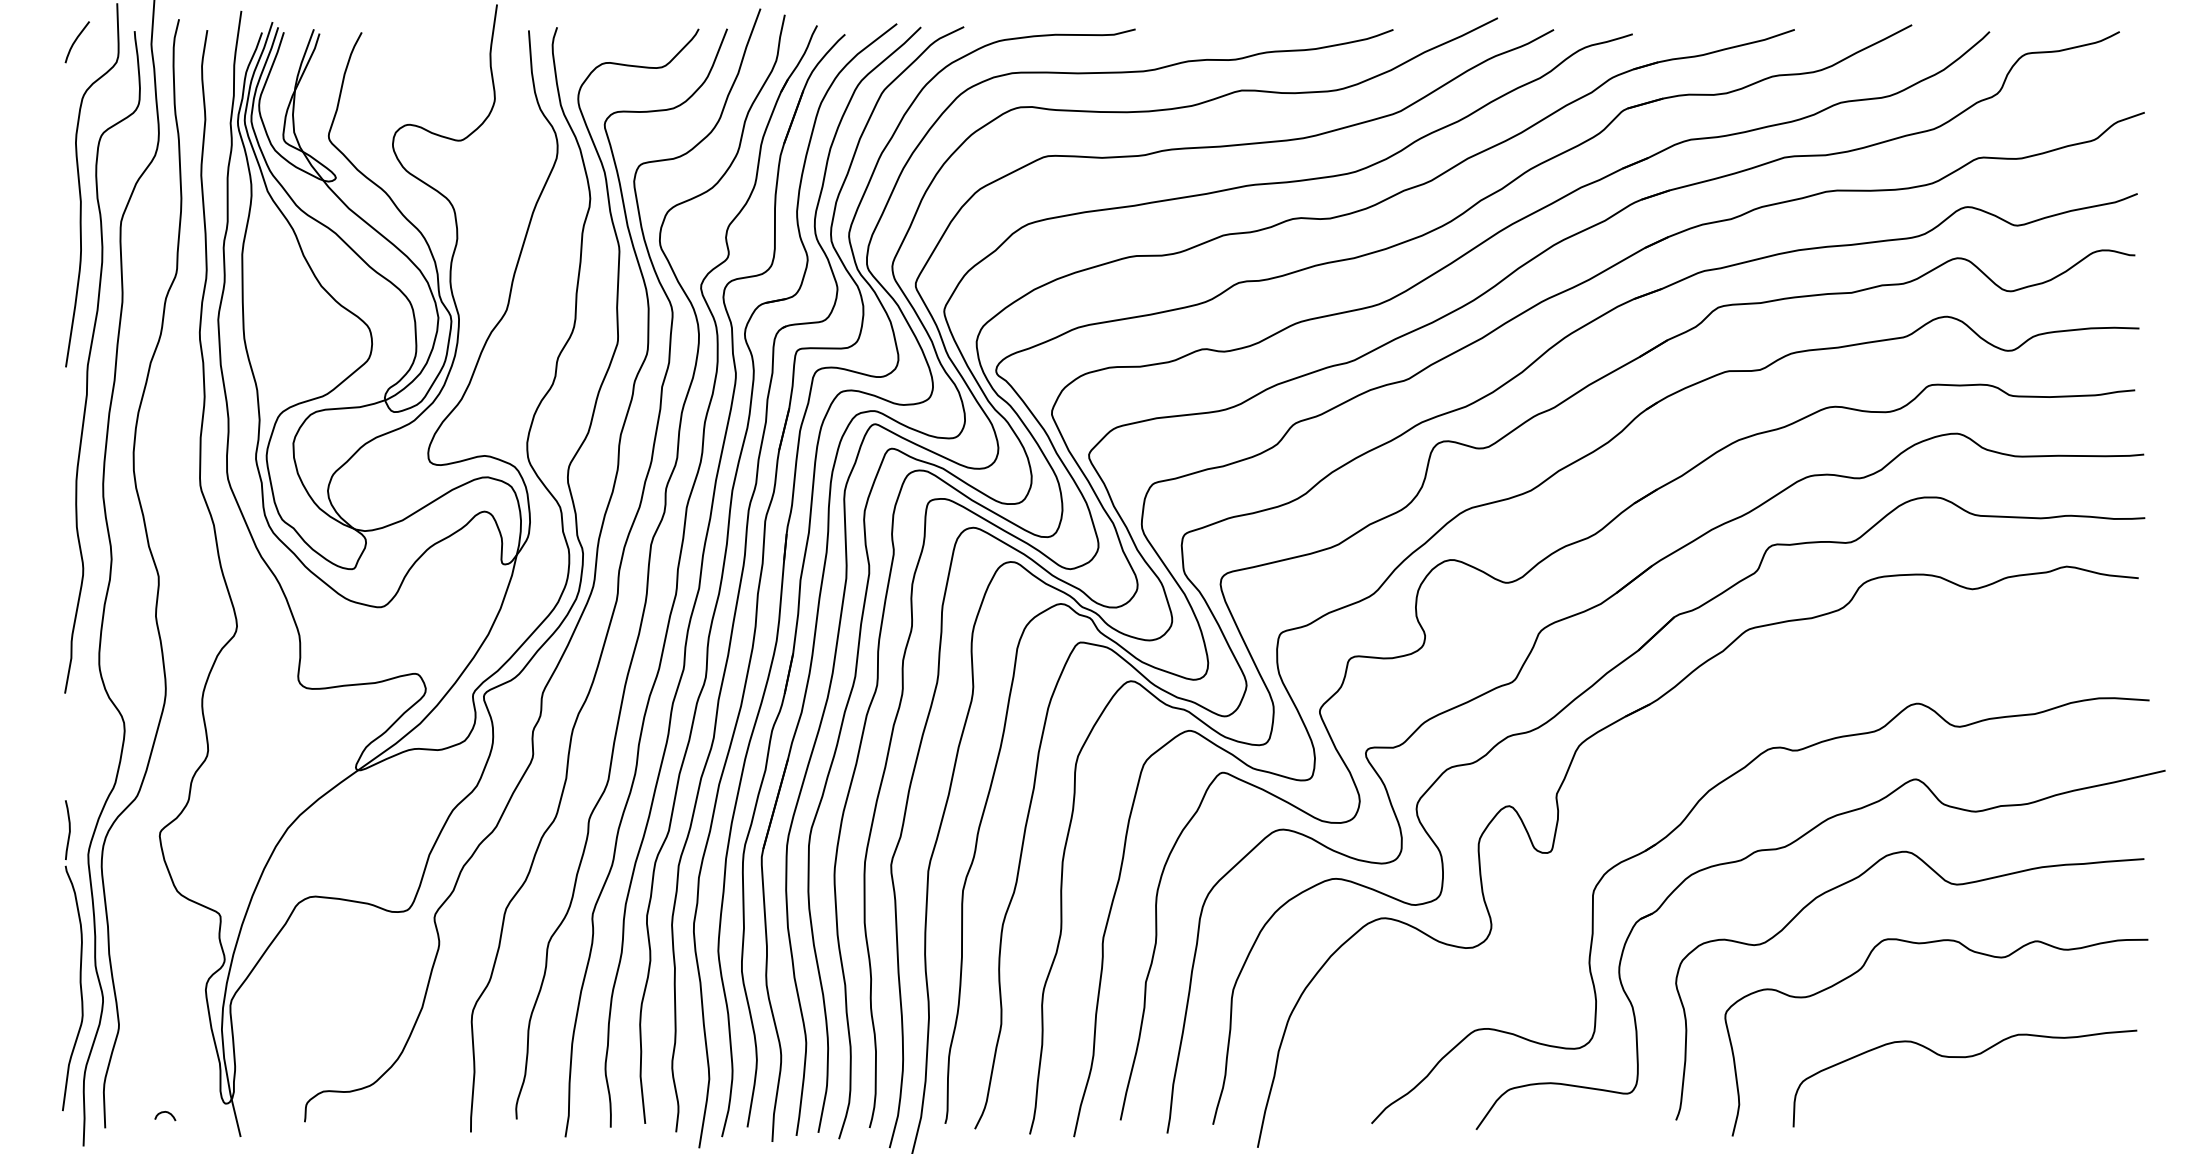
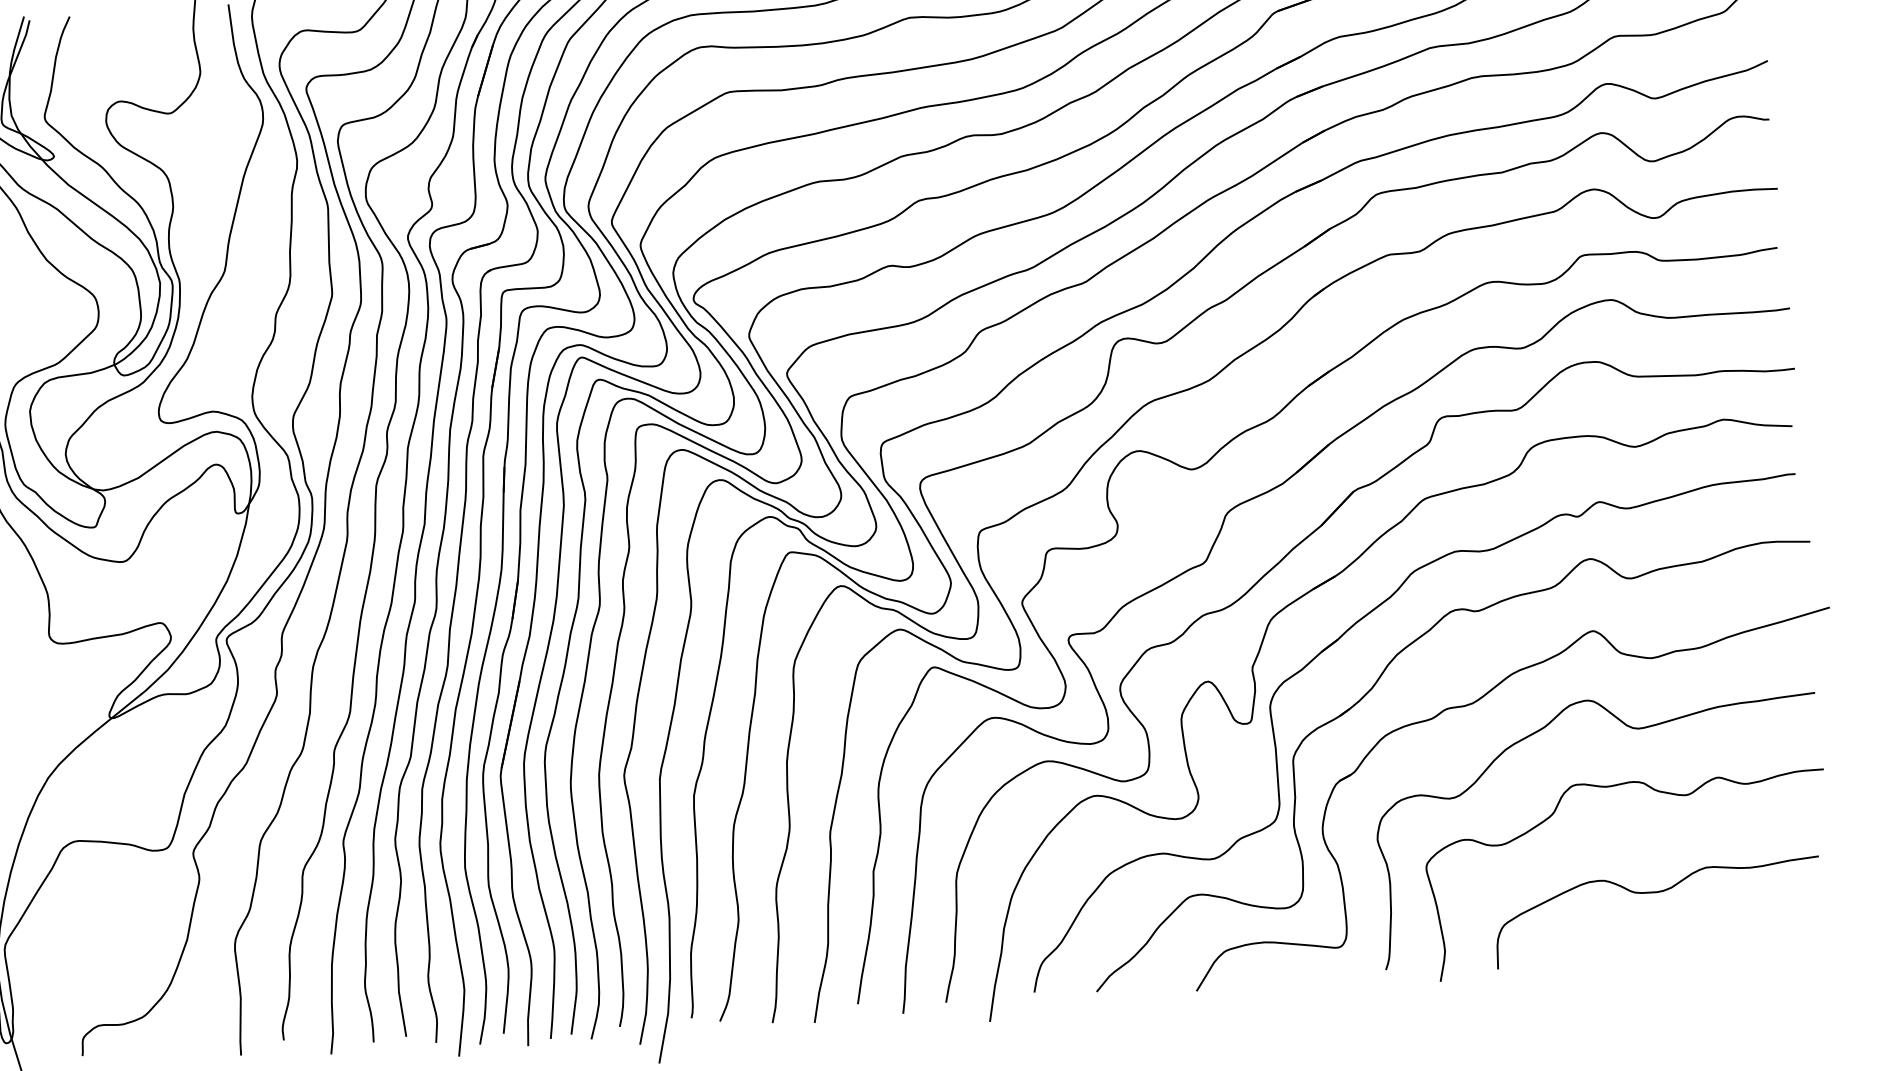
part: (1646, 773) -> (1336, 642), added

